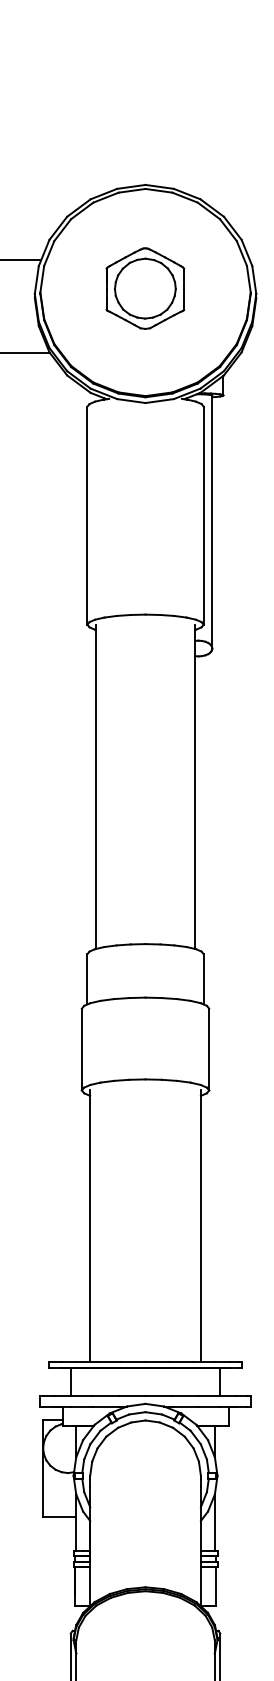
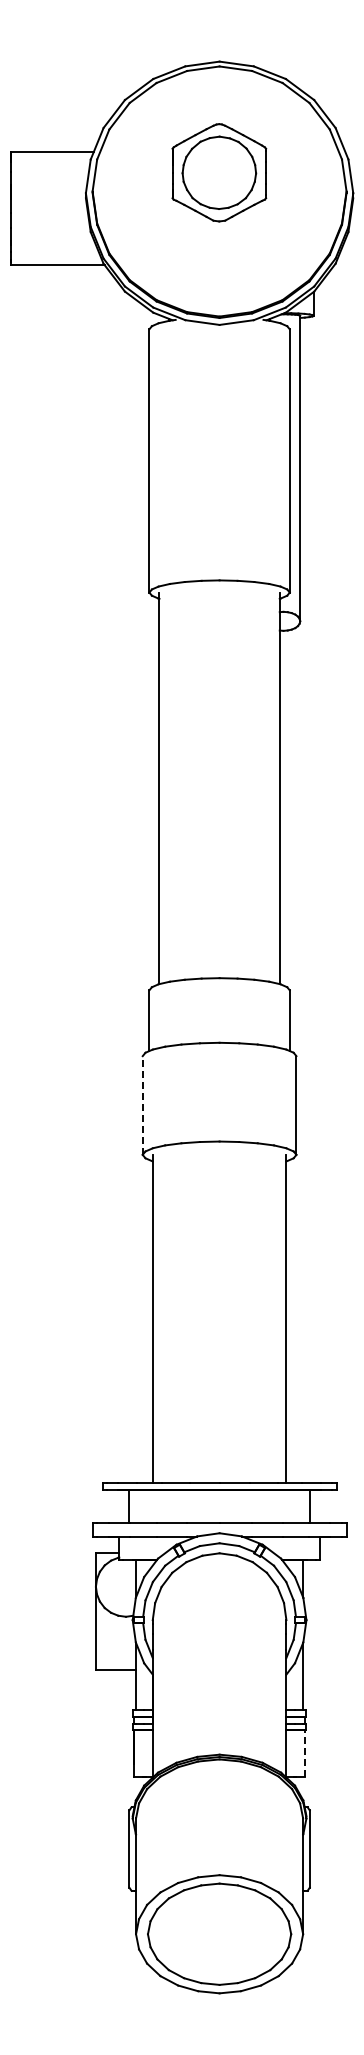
part: (145, 288) -> (219, 172), moved
line: (81, 1049) -> (142, 1105), solid -> dashed
line: (215, 1586) -> (304, 1753), solid -> dashed

